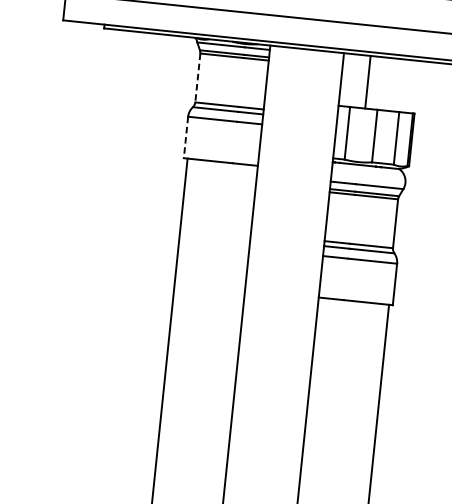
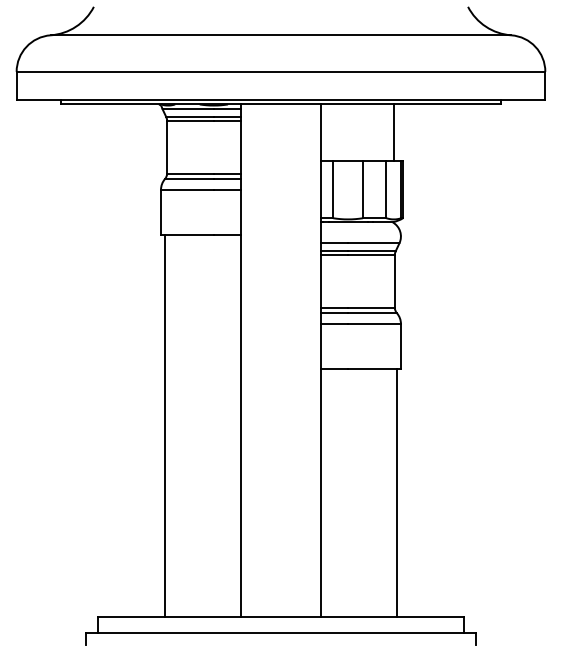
line: (198, 78) -> (167, 147), dashed -> solid
line: (367, 81) -> (393, 132), moved
line: (186, 137) -> (161, 212), dashed -> solid

